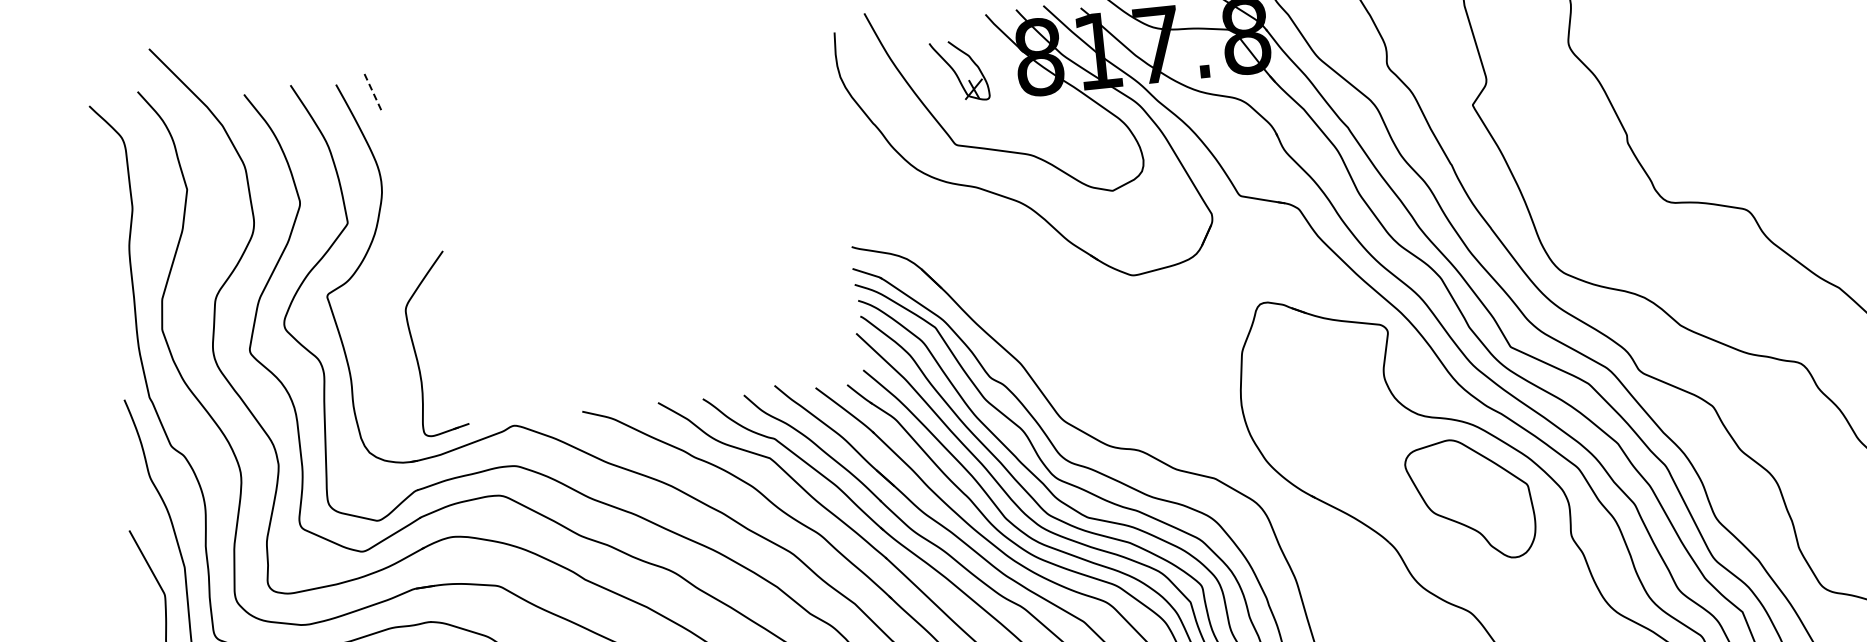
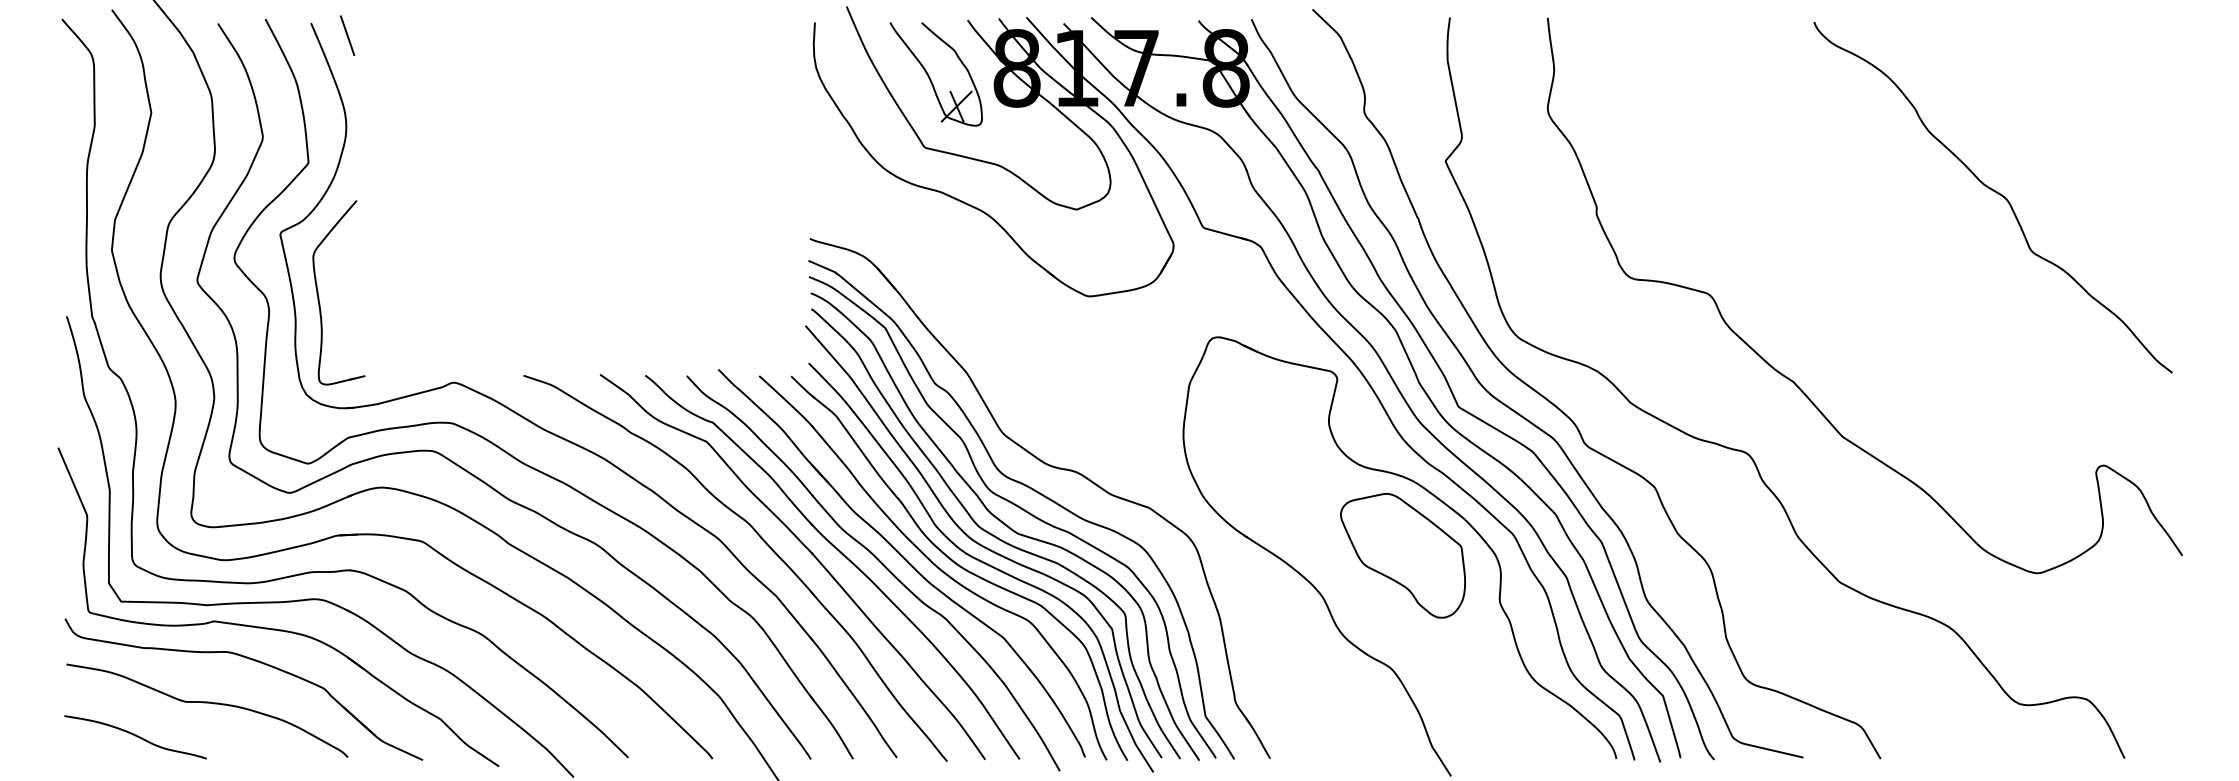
part: (959, 71) -> (935, 74), size x1.67
line: (373, 94) -> (347, 36), dashed -> solid
part: (416, 350) -> (319, 297), moved

